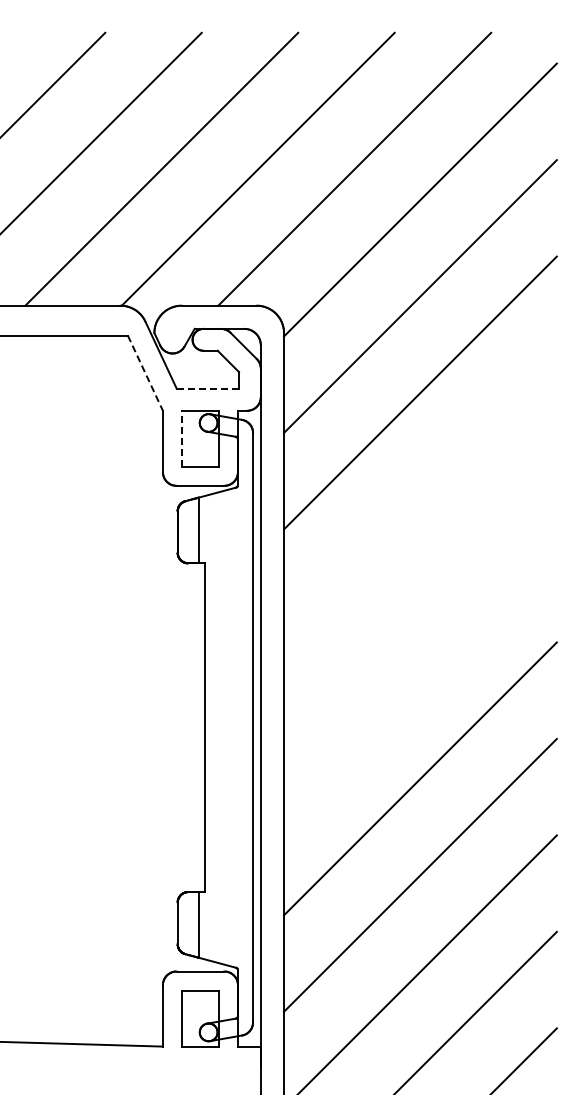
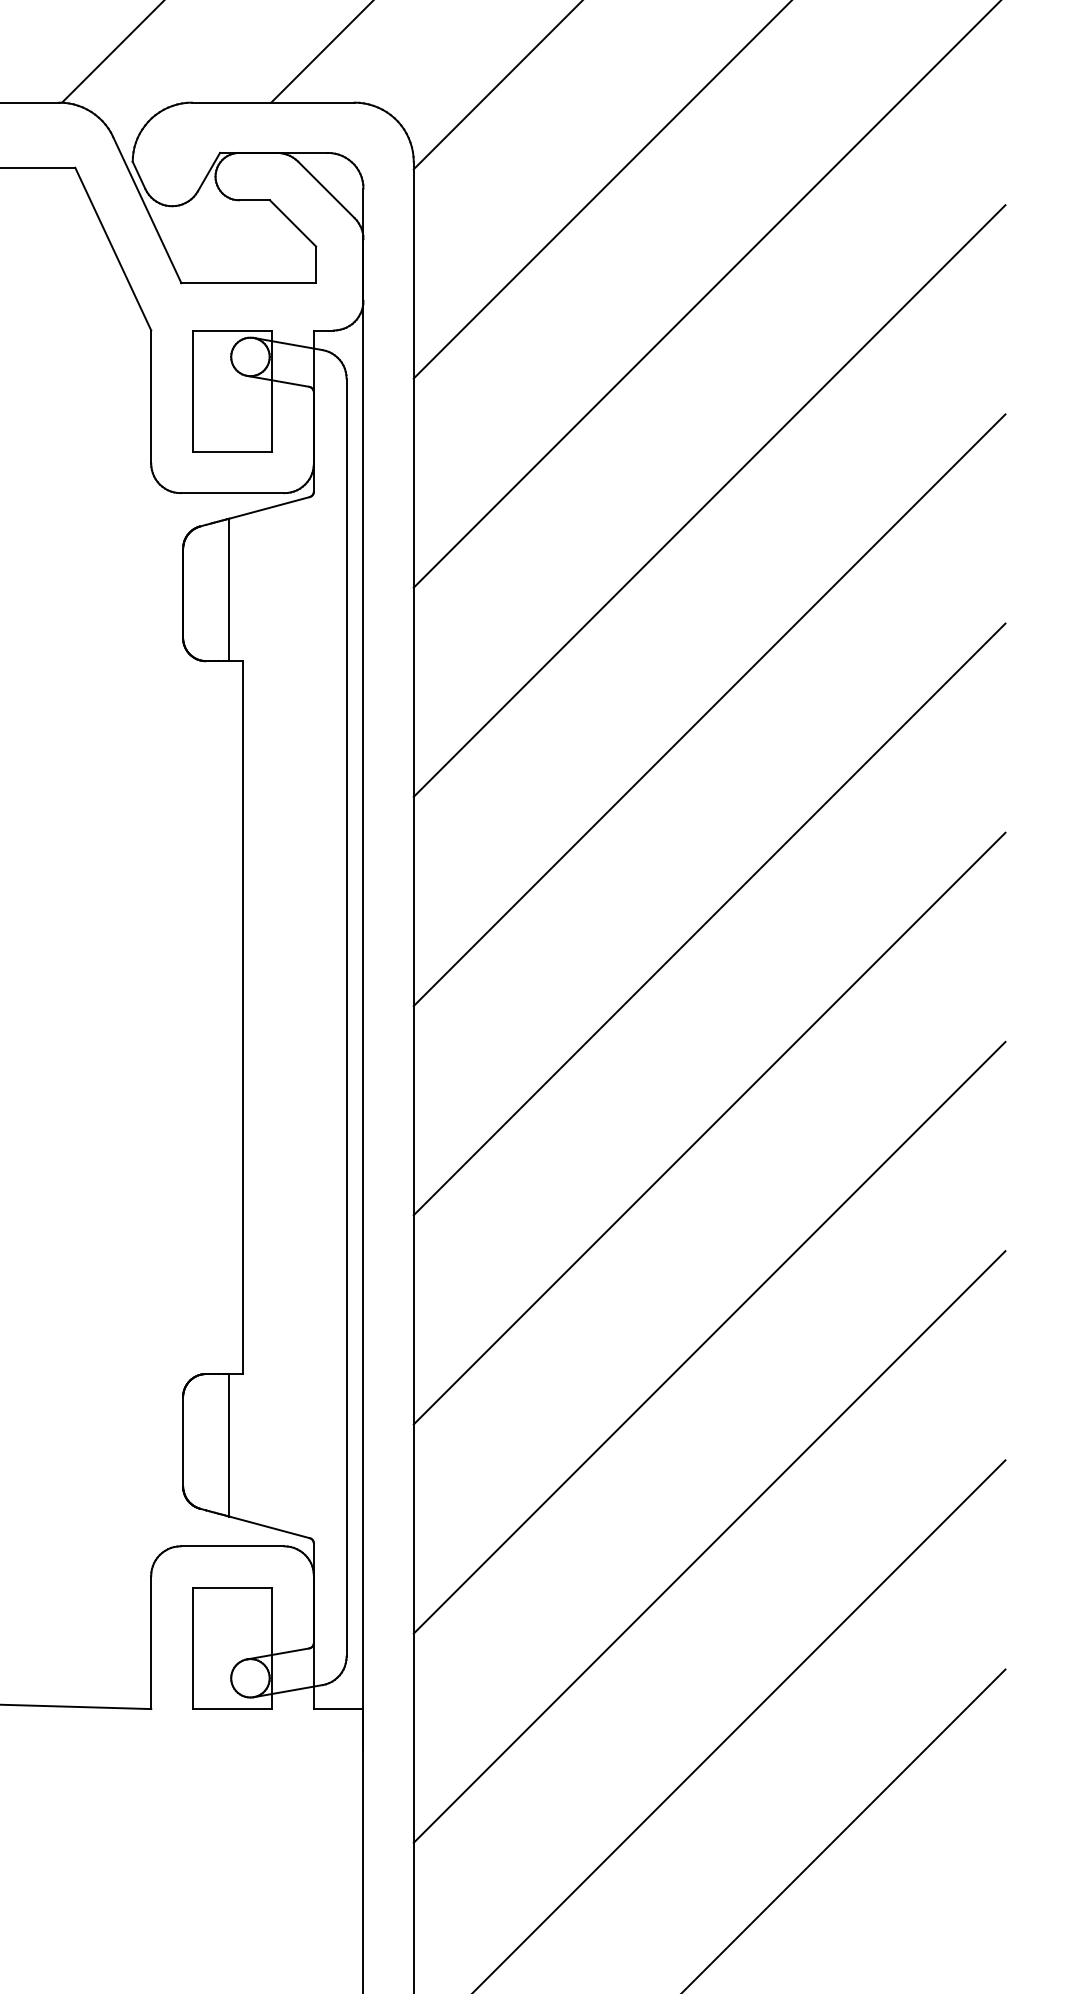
line: (145, 373) -> (113, 249), dashed -> solid
line: (207, 388) -> (247, 282), dashed -> solid
line: (182, 438) -> (193, 390), dashed -> solid
line: (420, 489) -> (709, 501), added
line: (420, 585) -> (709, 709), added
line: (420, 681) -> (709, 917), added

